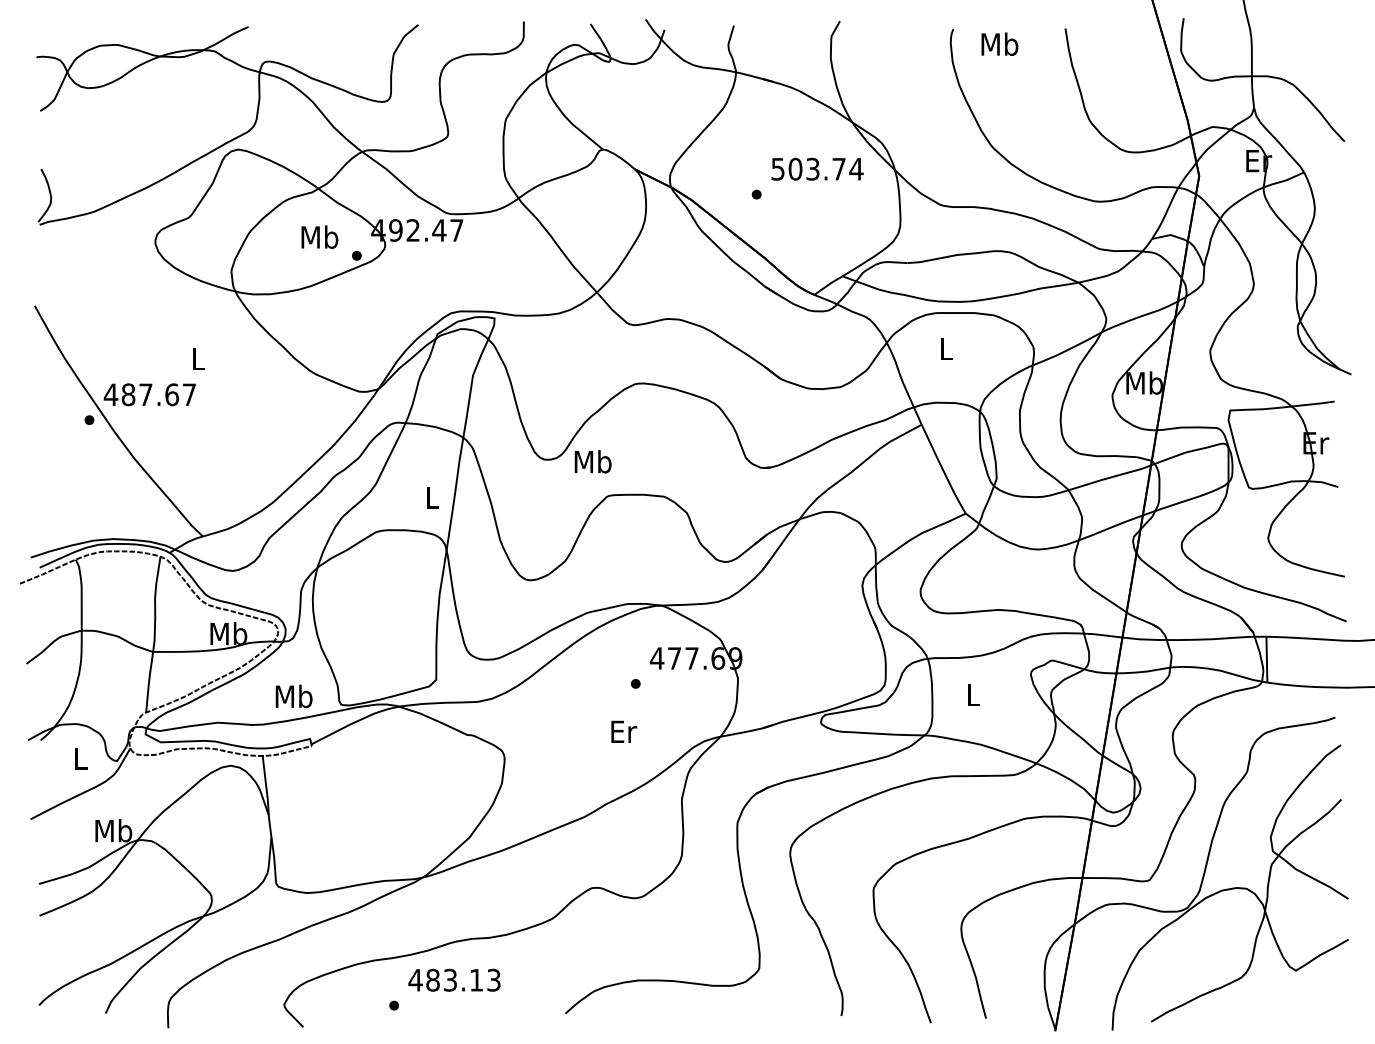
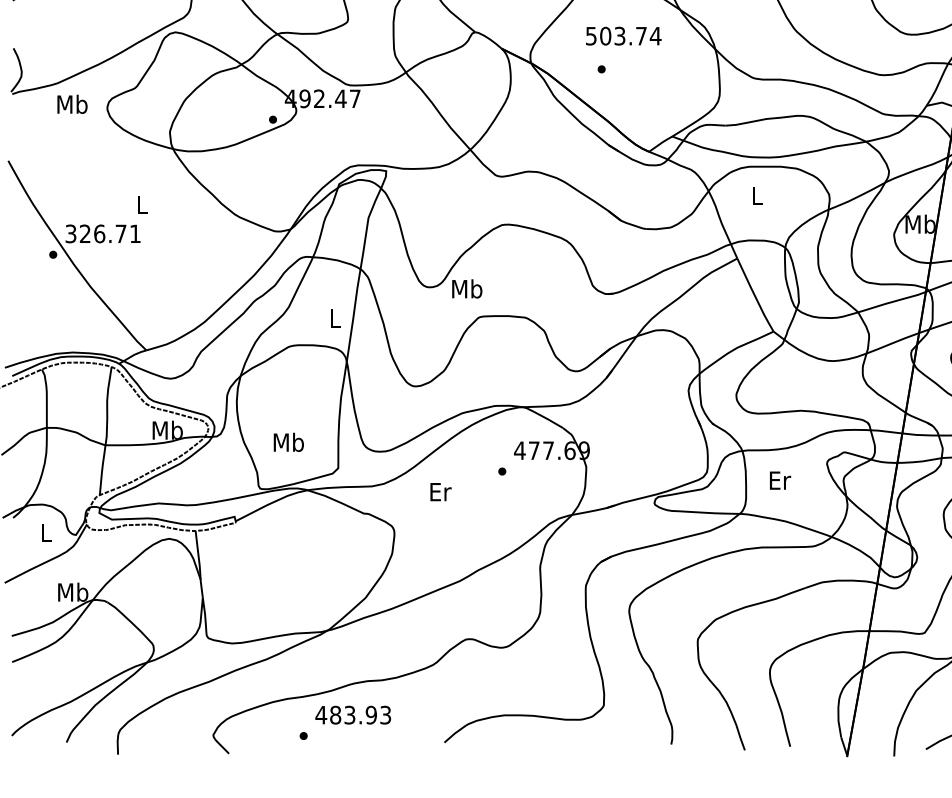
text: (817, 168) -> (623, 35), moved
text: (319, 236) -> (72, 103), moved
text: (149, 394) -> (102, 233), 487.67 -> 326.71
text: (974, 694) -> (780, 480), L -> Er
text: (293, 696) -> (288, 442), moved
text: (624, 731) -> (441, 491), moved
text: (476, 979) -> (371, 714), 483.13 -> 483.93

